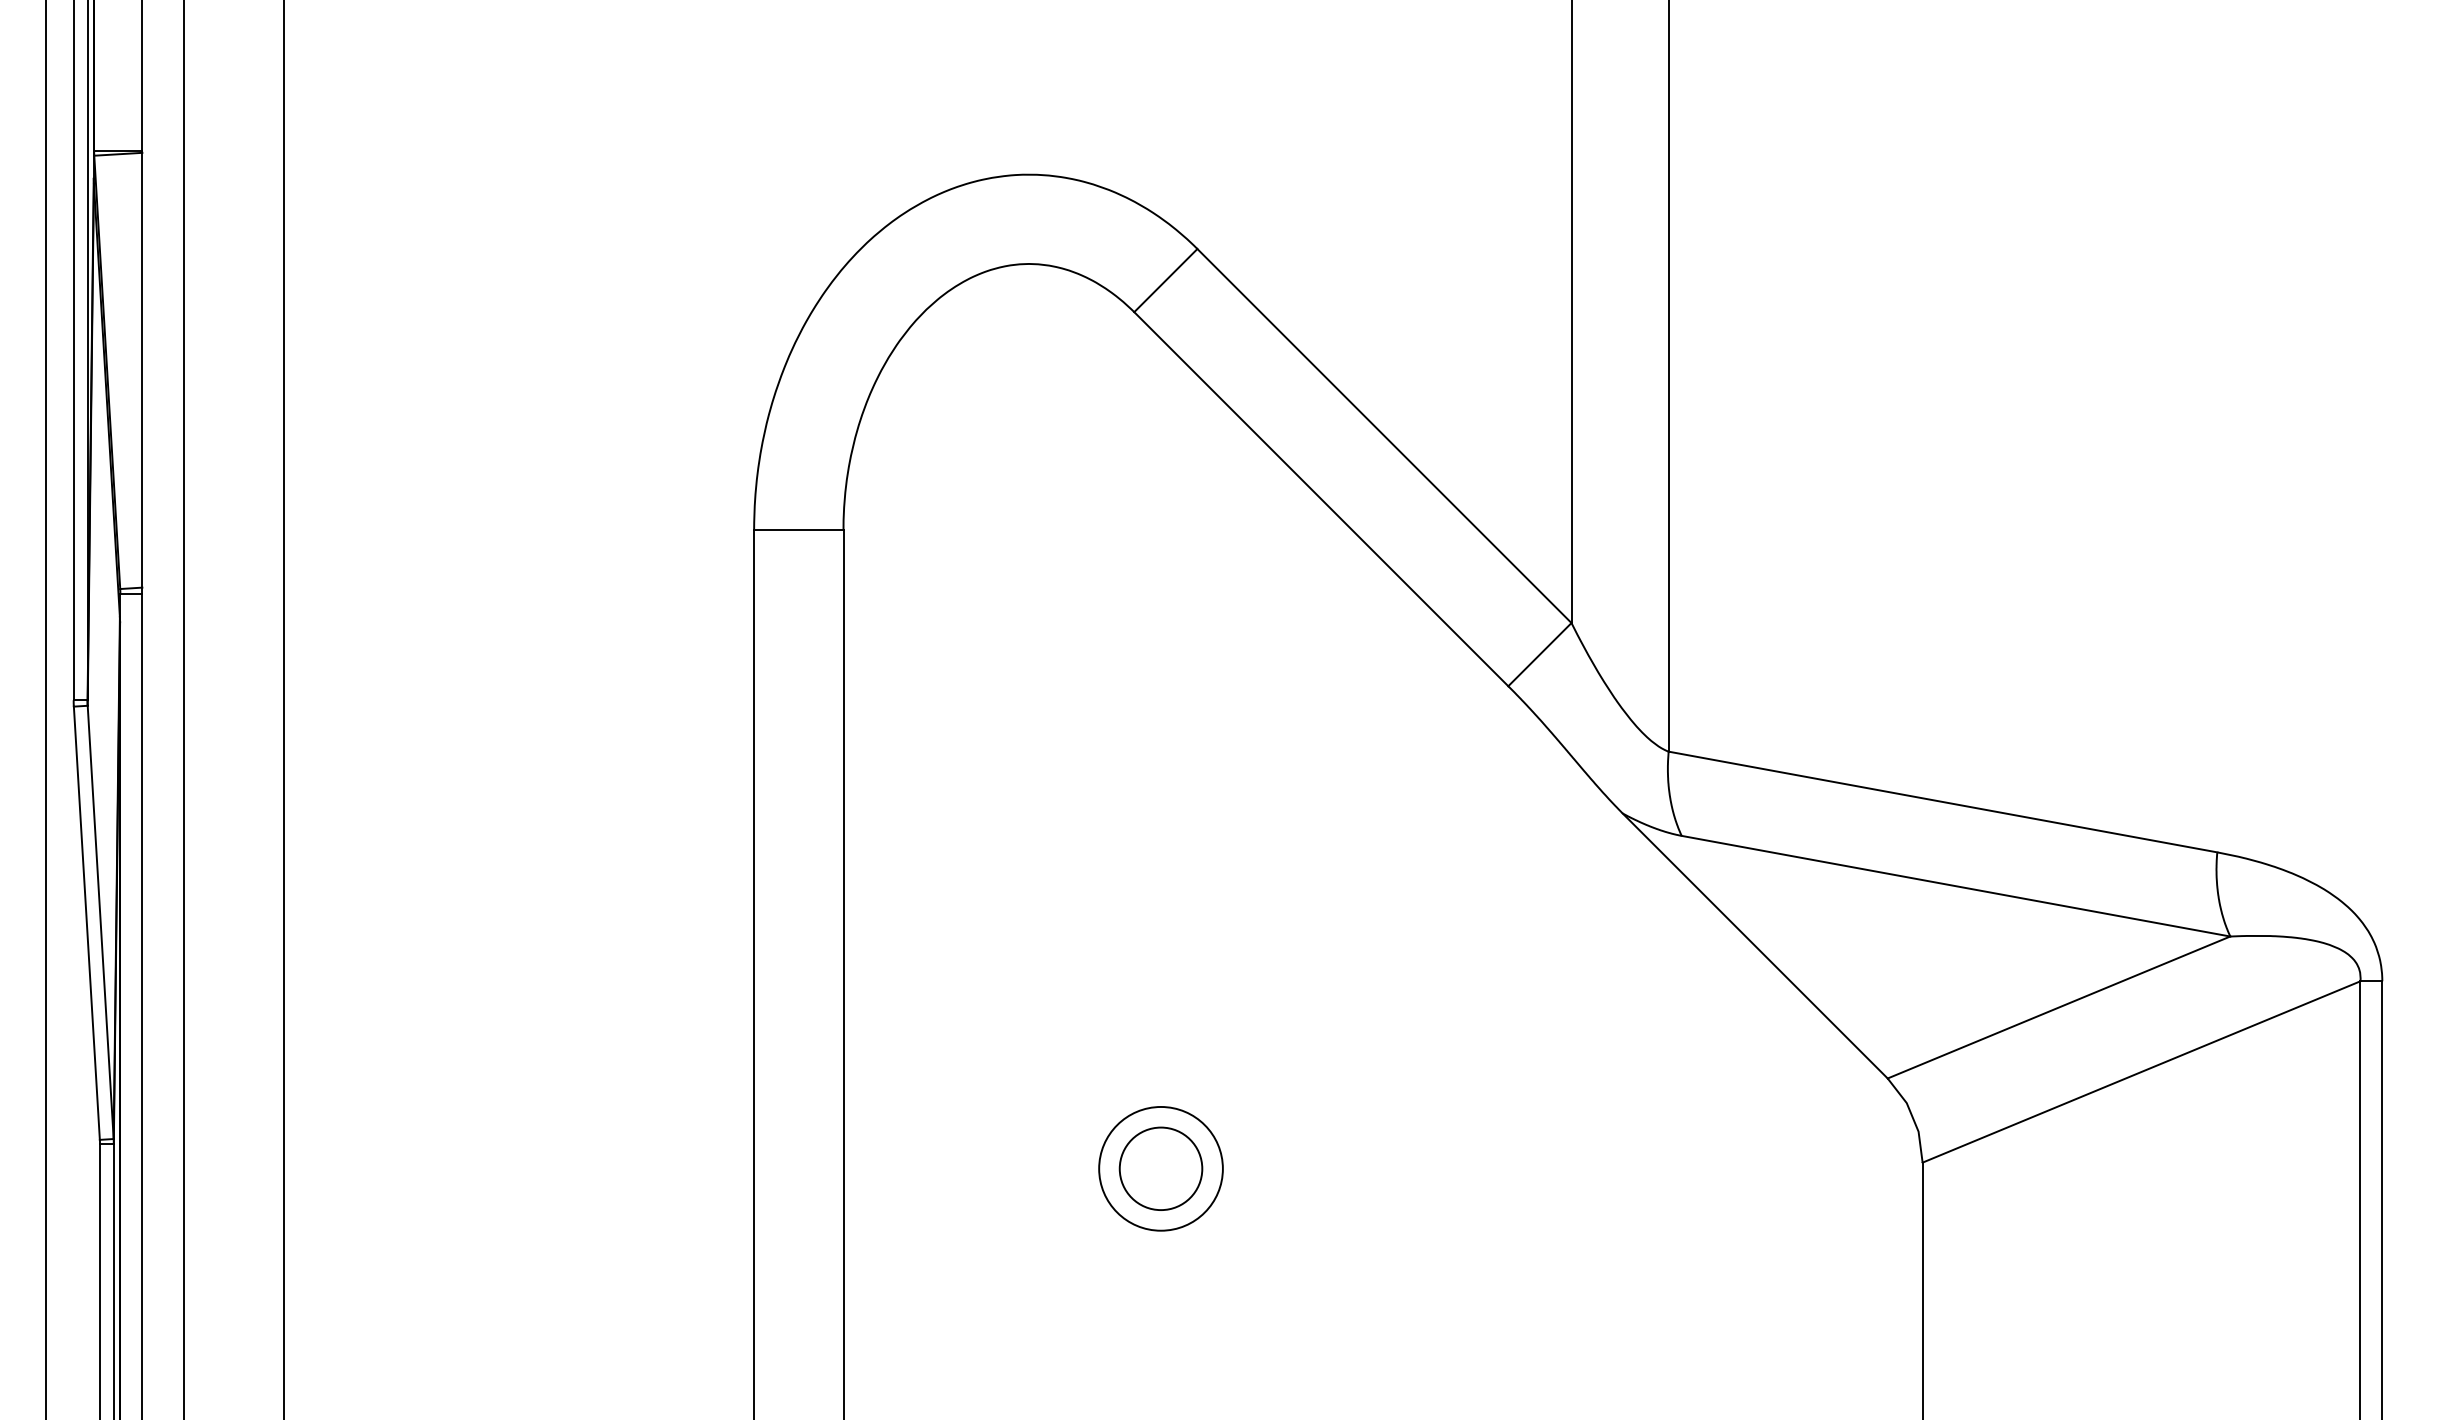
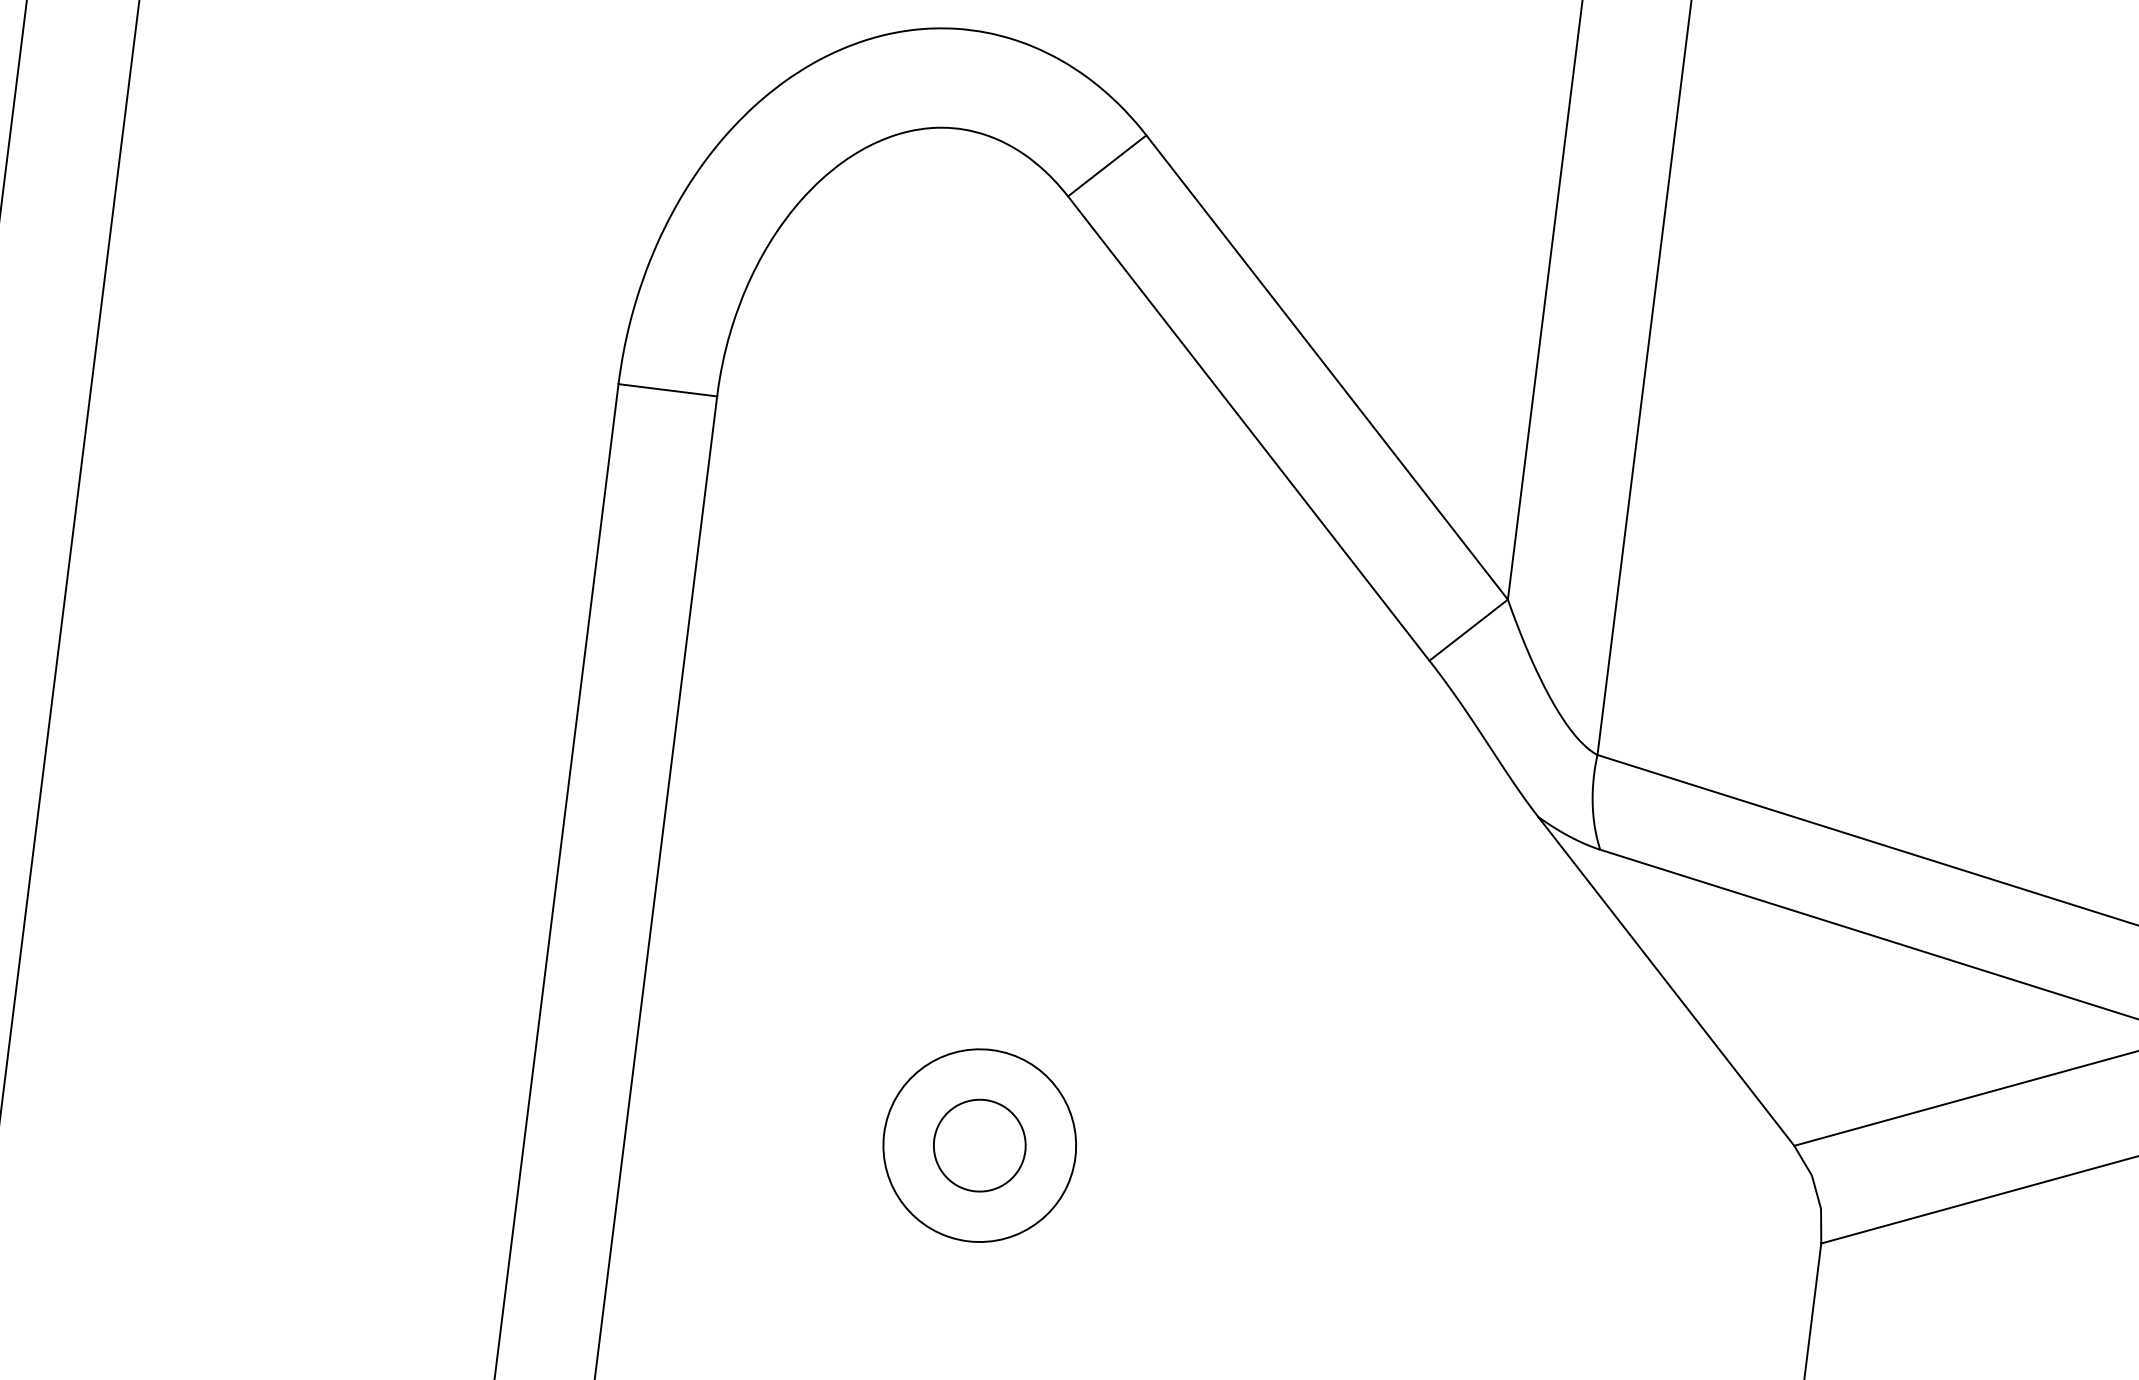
circle: (1160, 1168) -> (979, 1145), size x1.4

